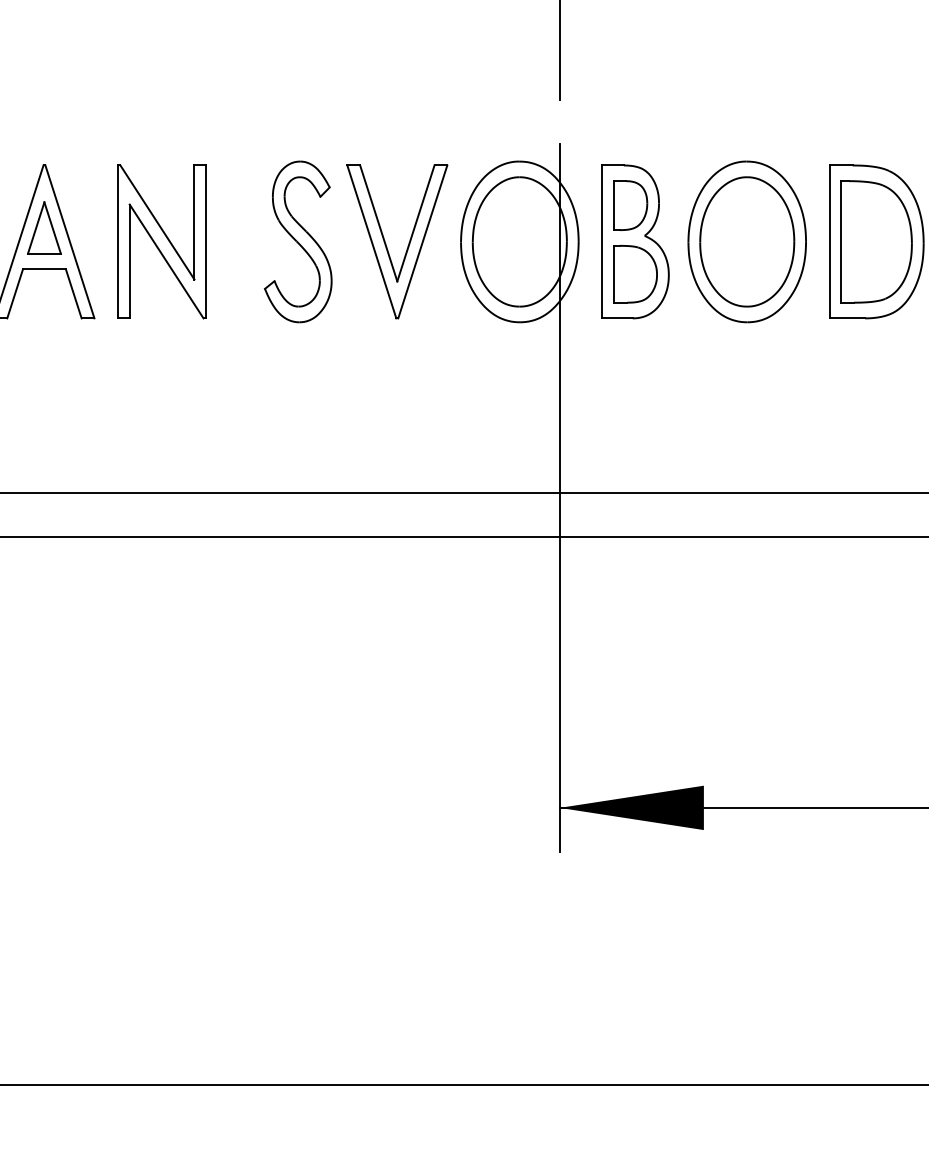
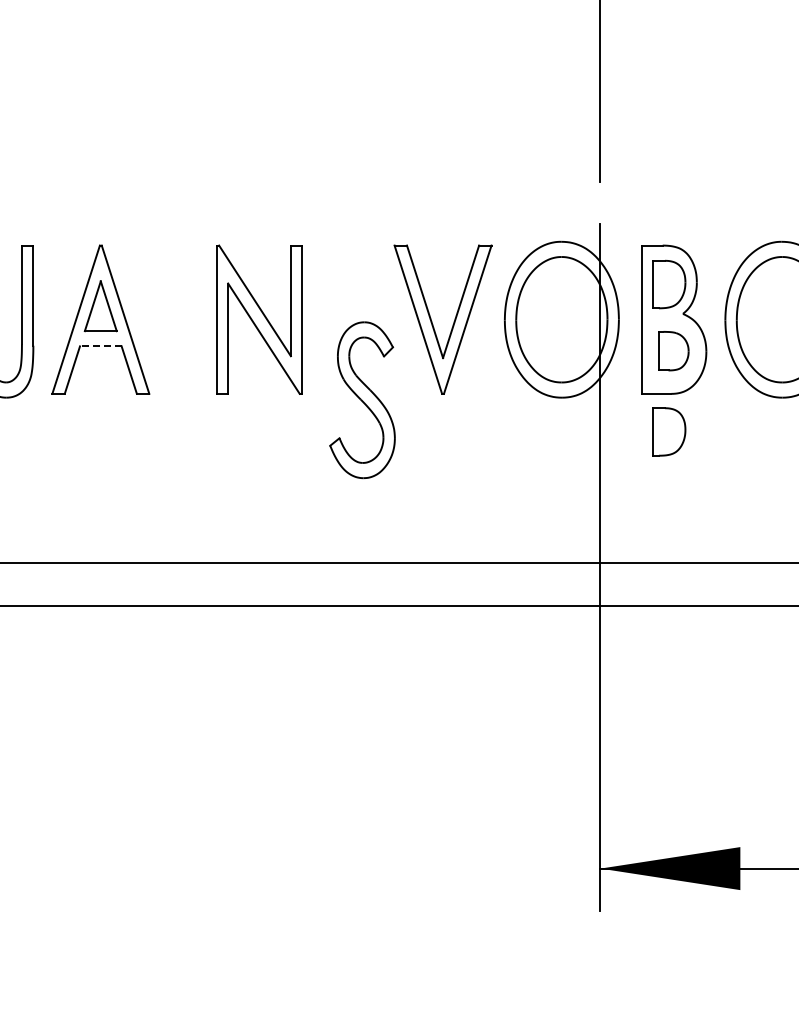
part: (161, 241) -> (258, 319), moved
part: (298, 241) -> (362, 399), moved
line: (43, 269) -> (99, 346), solid -> dashed
part: (635, 274) -> (674, 351), size x0.7
part: (630, 357) -> (669, 431), added

